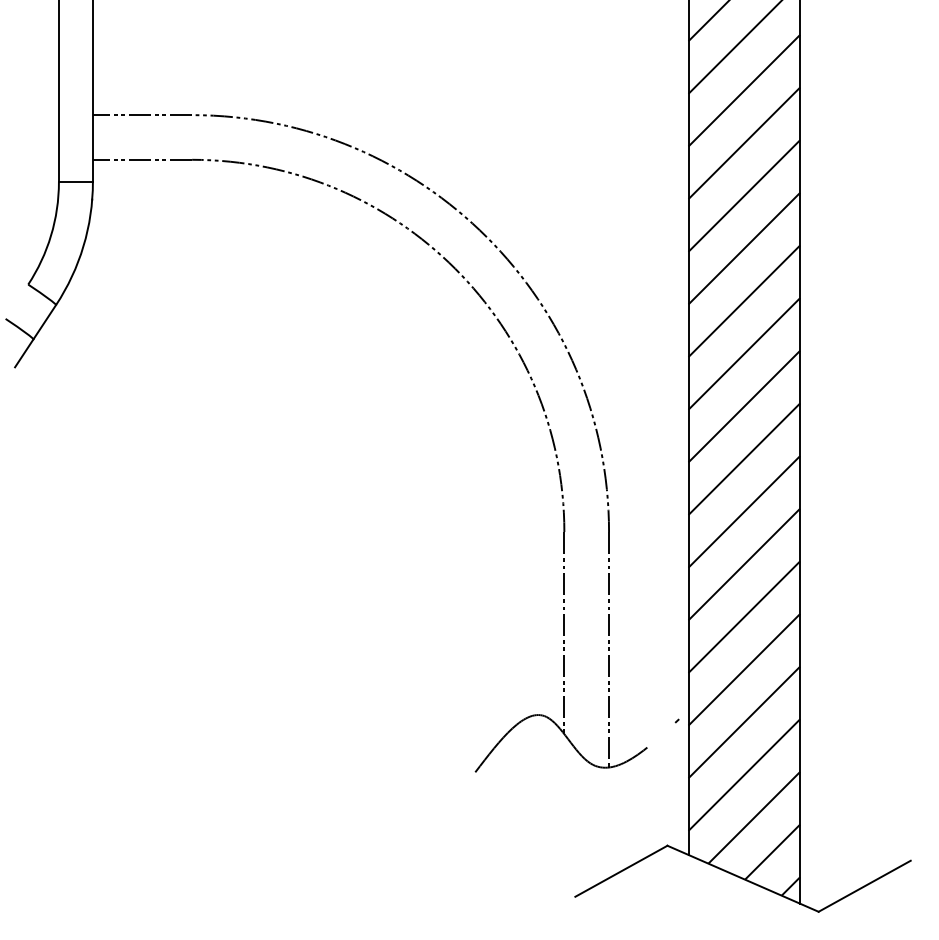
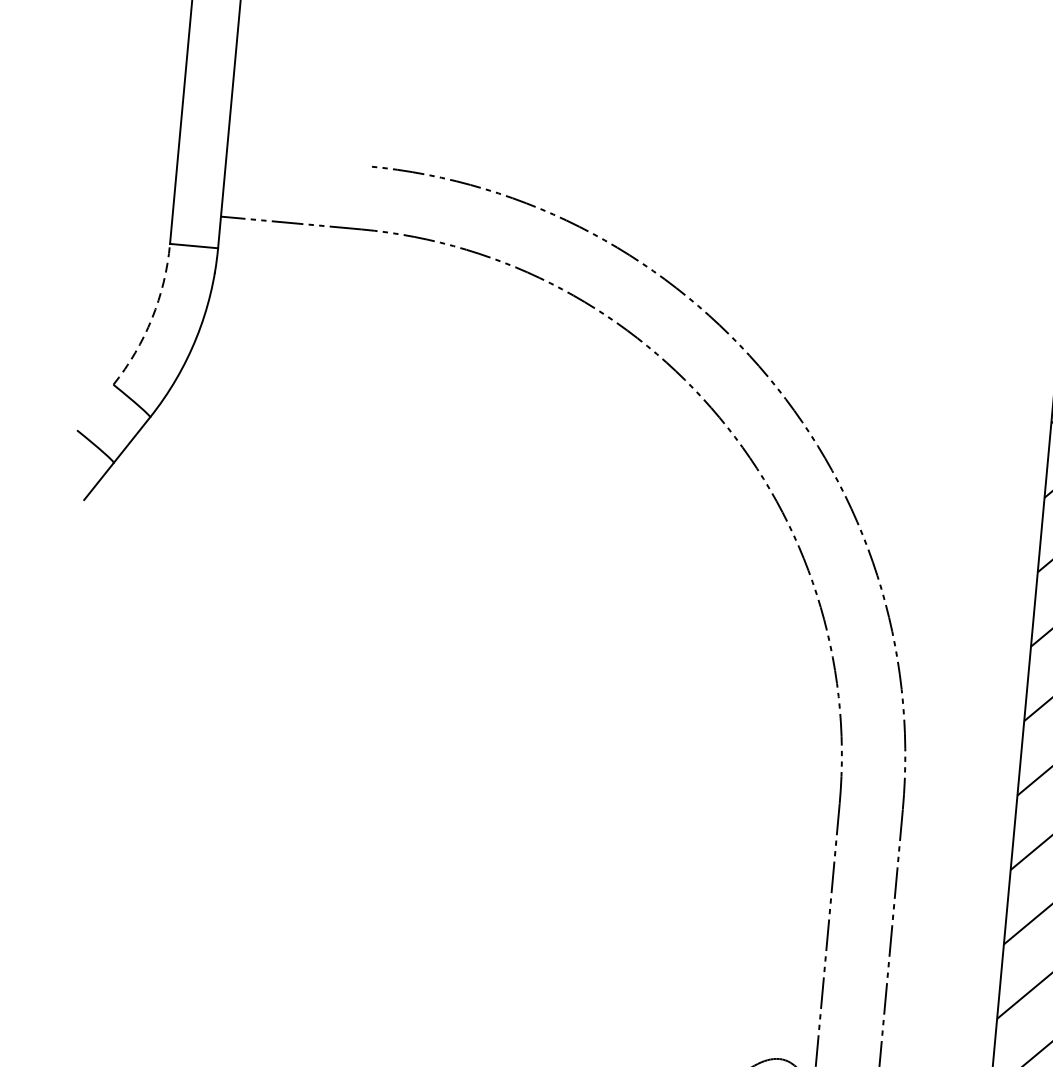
line: (142, 115) -> (296, 160), removed
arc: (51, 235) -> (152, 318), solid -> dashed

